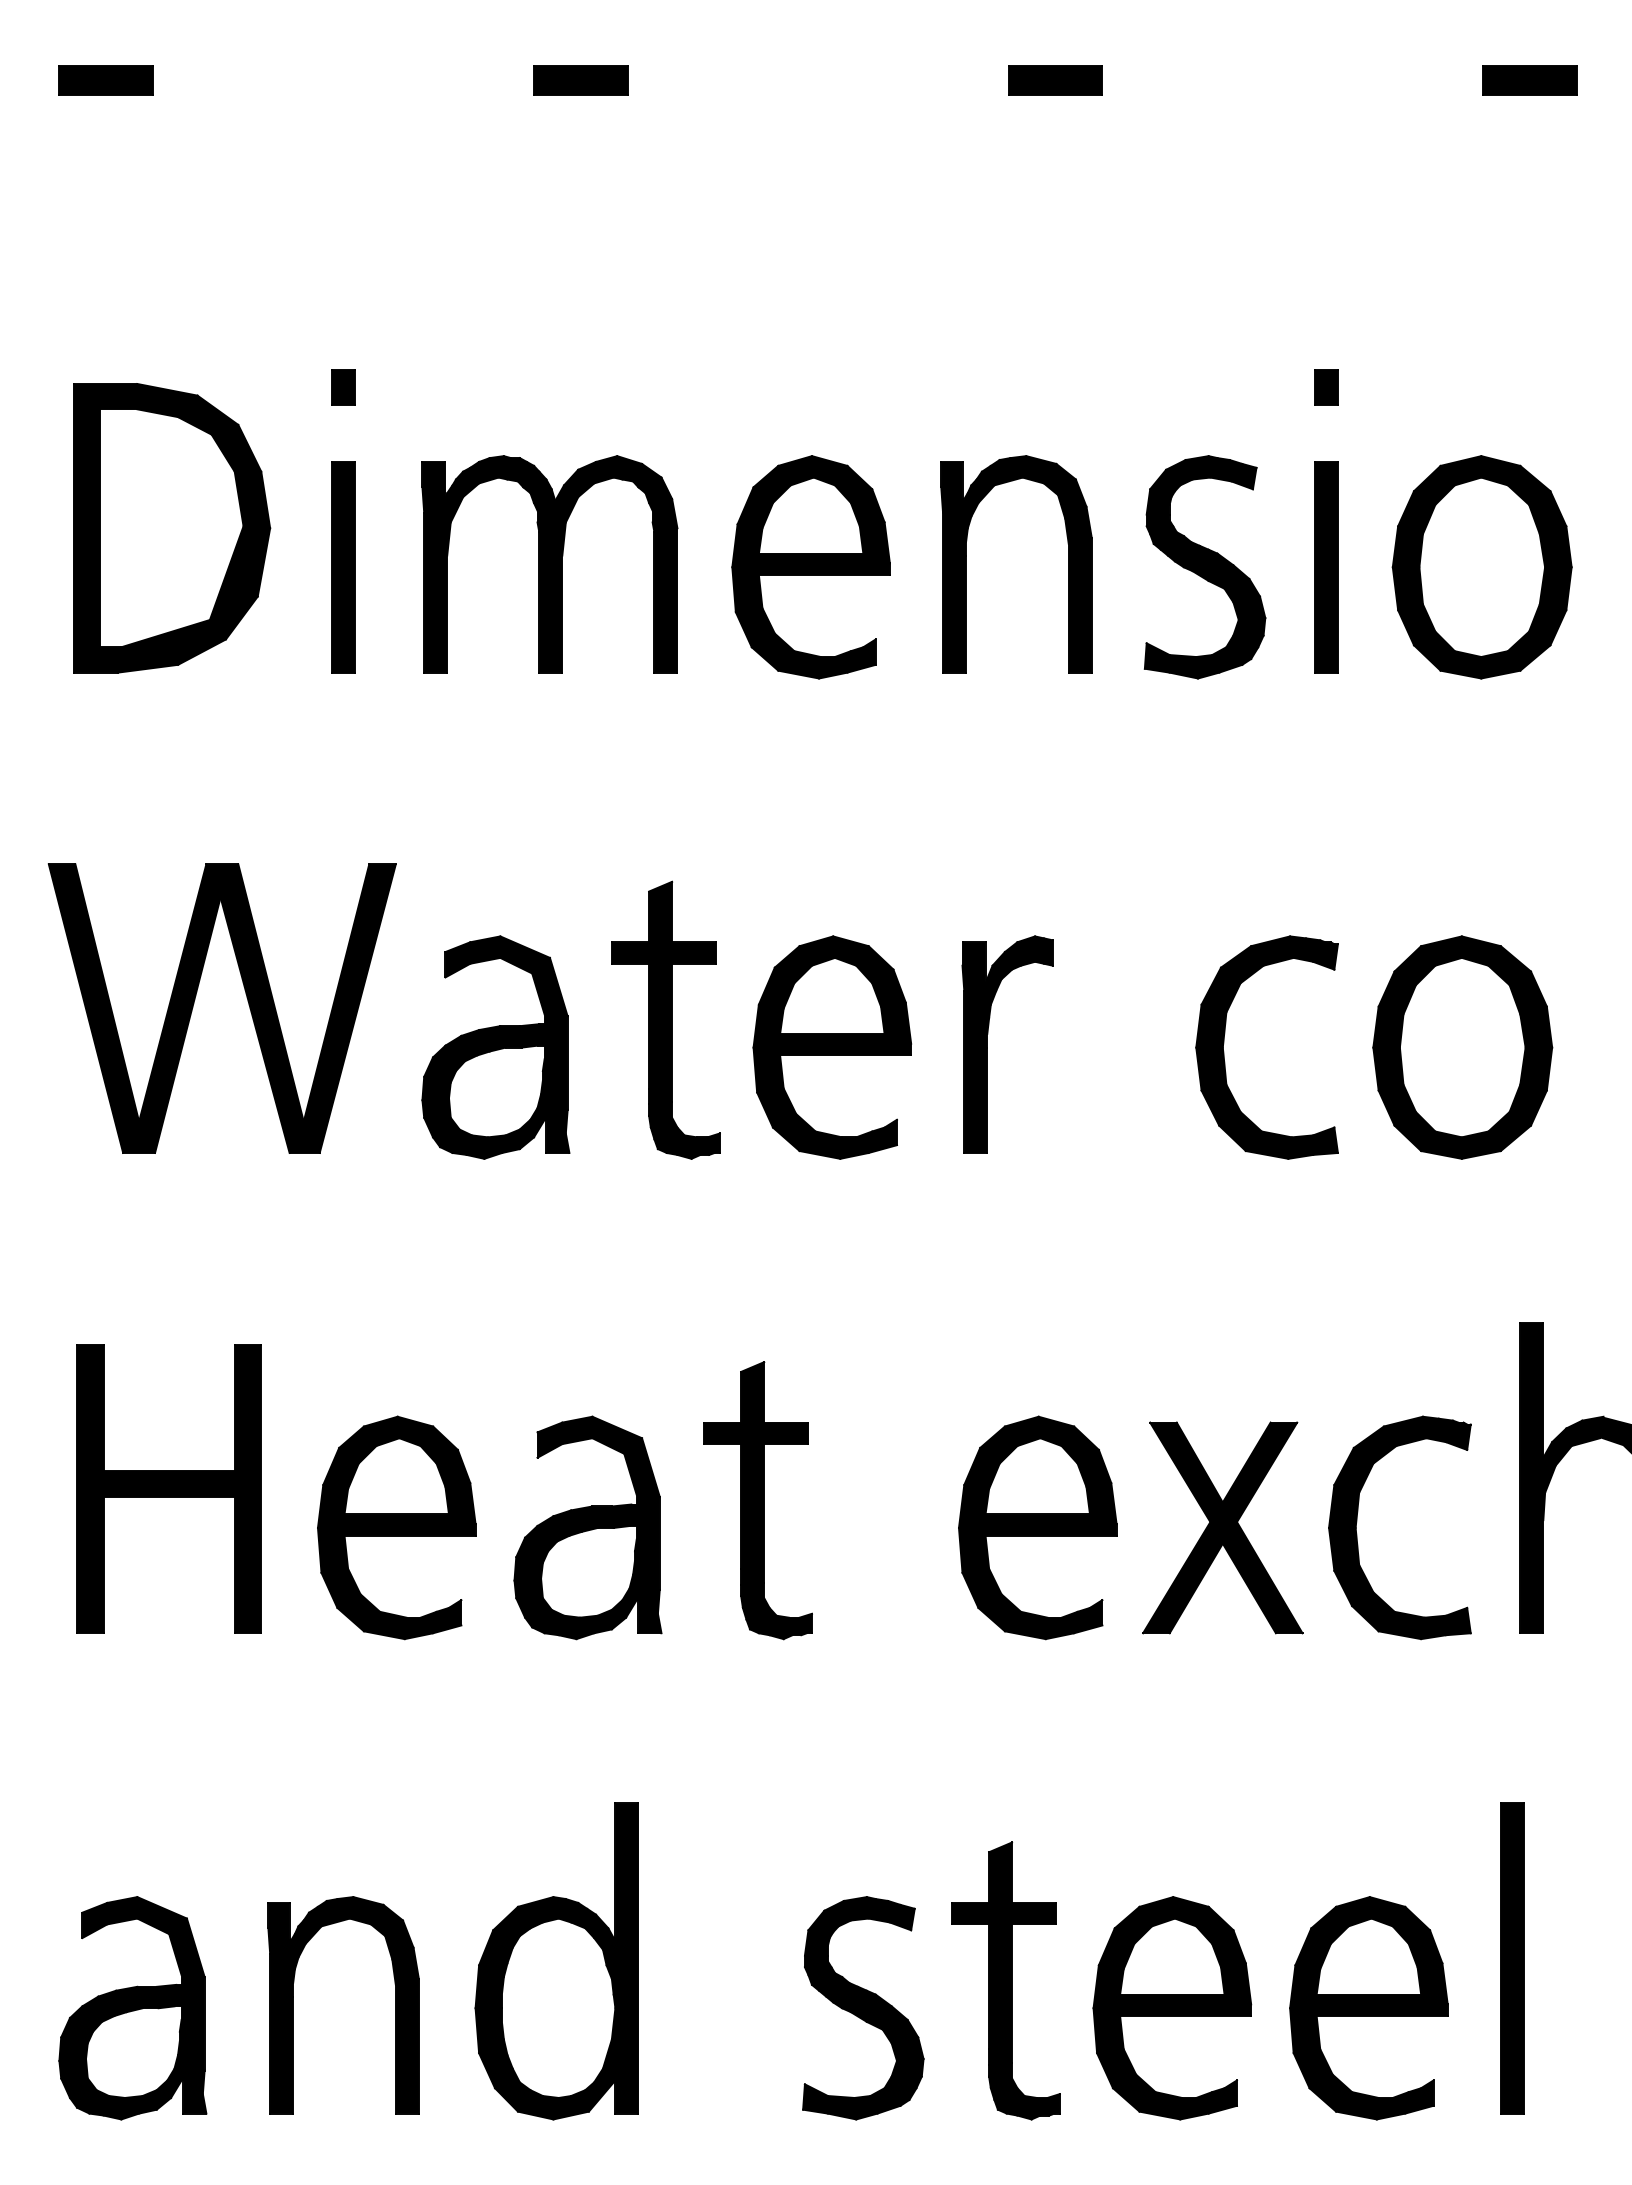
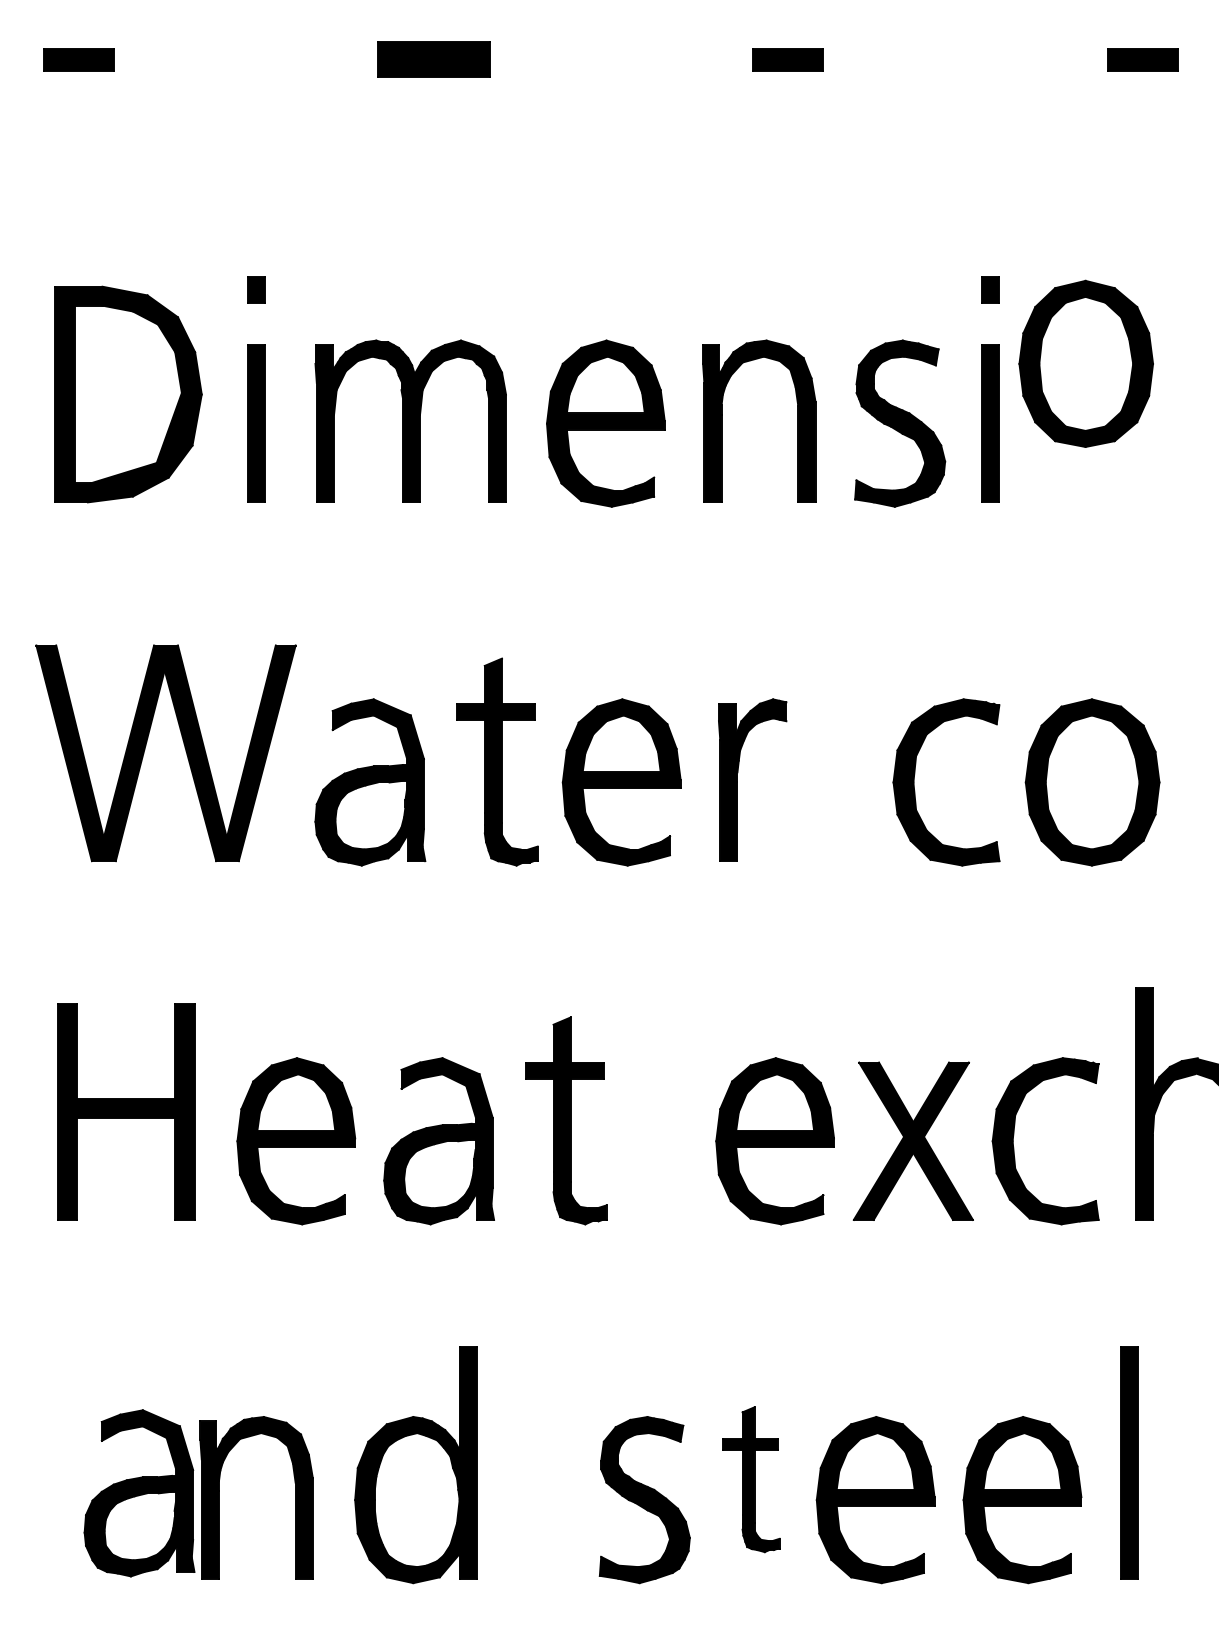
part: (580, 80) -> (433, 60), size x1.6
part: (1481, 567) -> (1085, 364), moved
part: (1005, 1980) -> (751, 1479), size x0.7
part: (132, 2008) -> (139, 1493), moved

